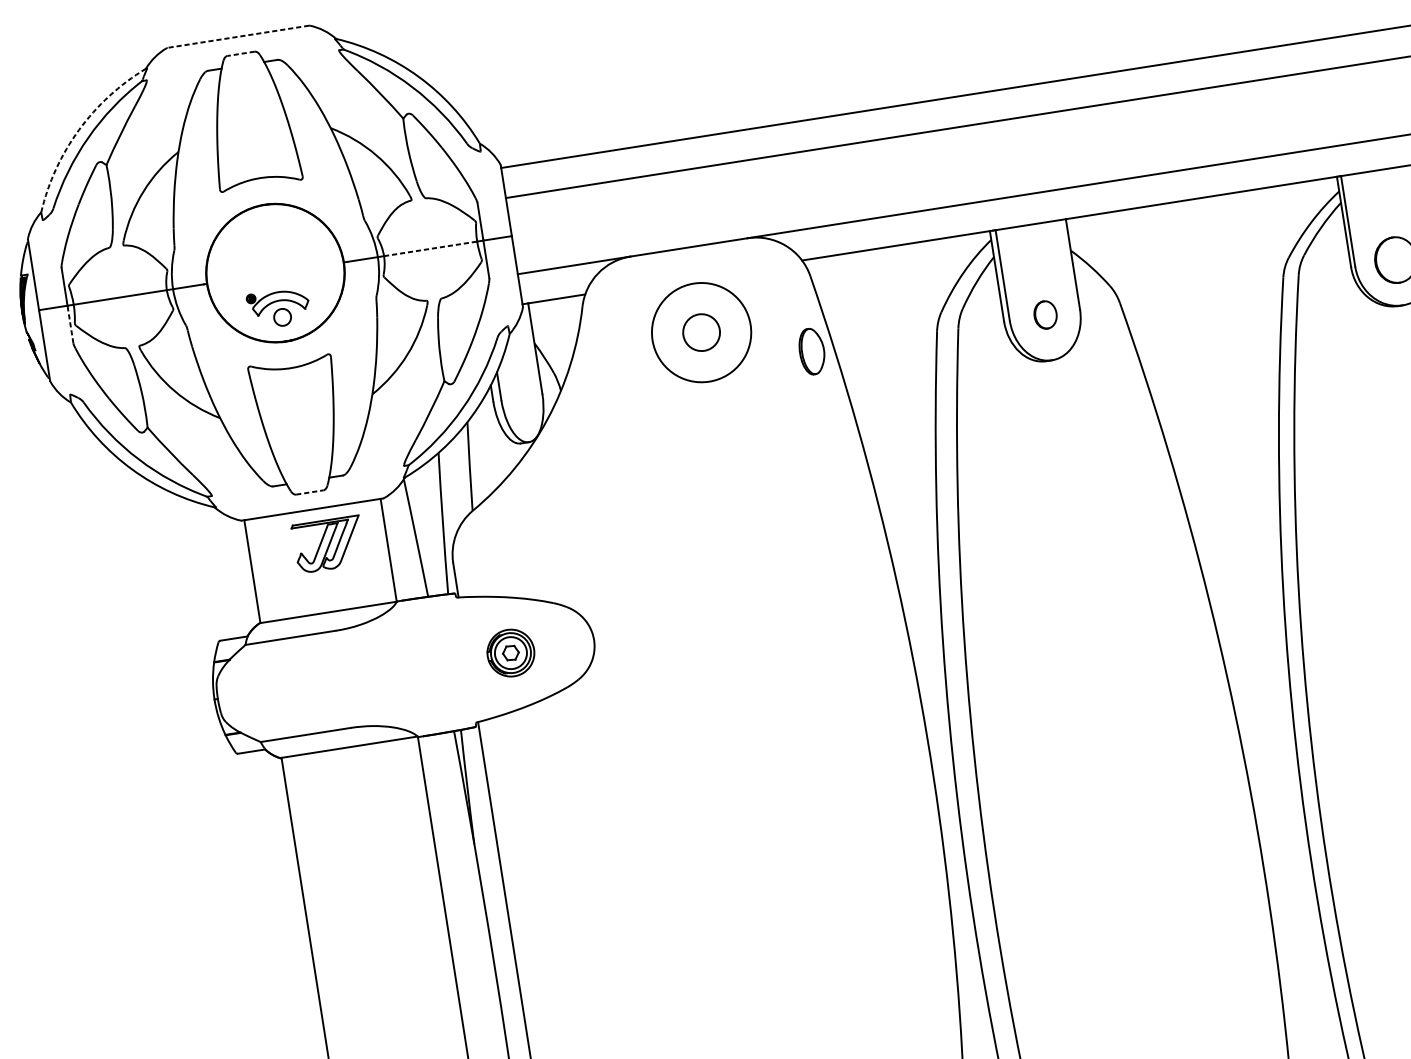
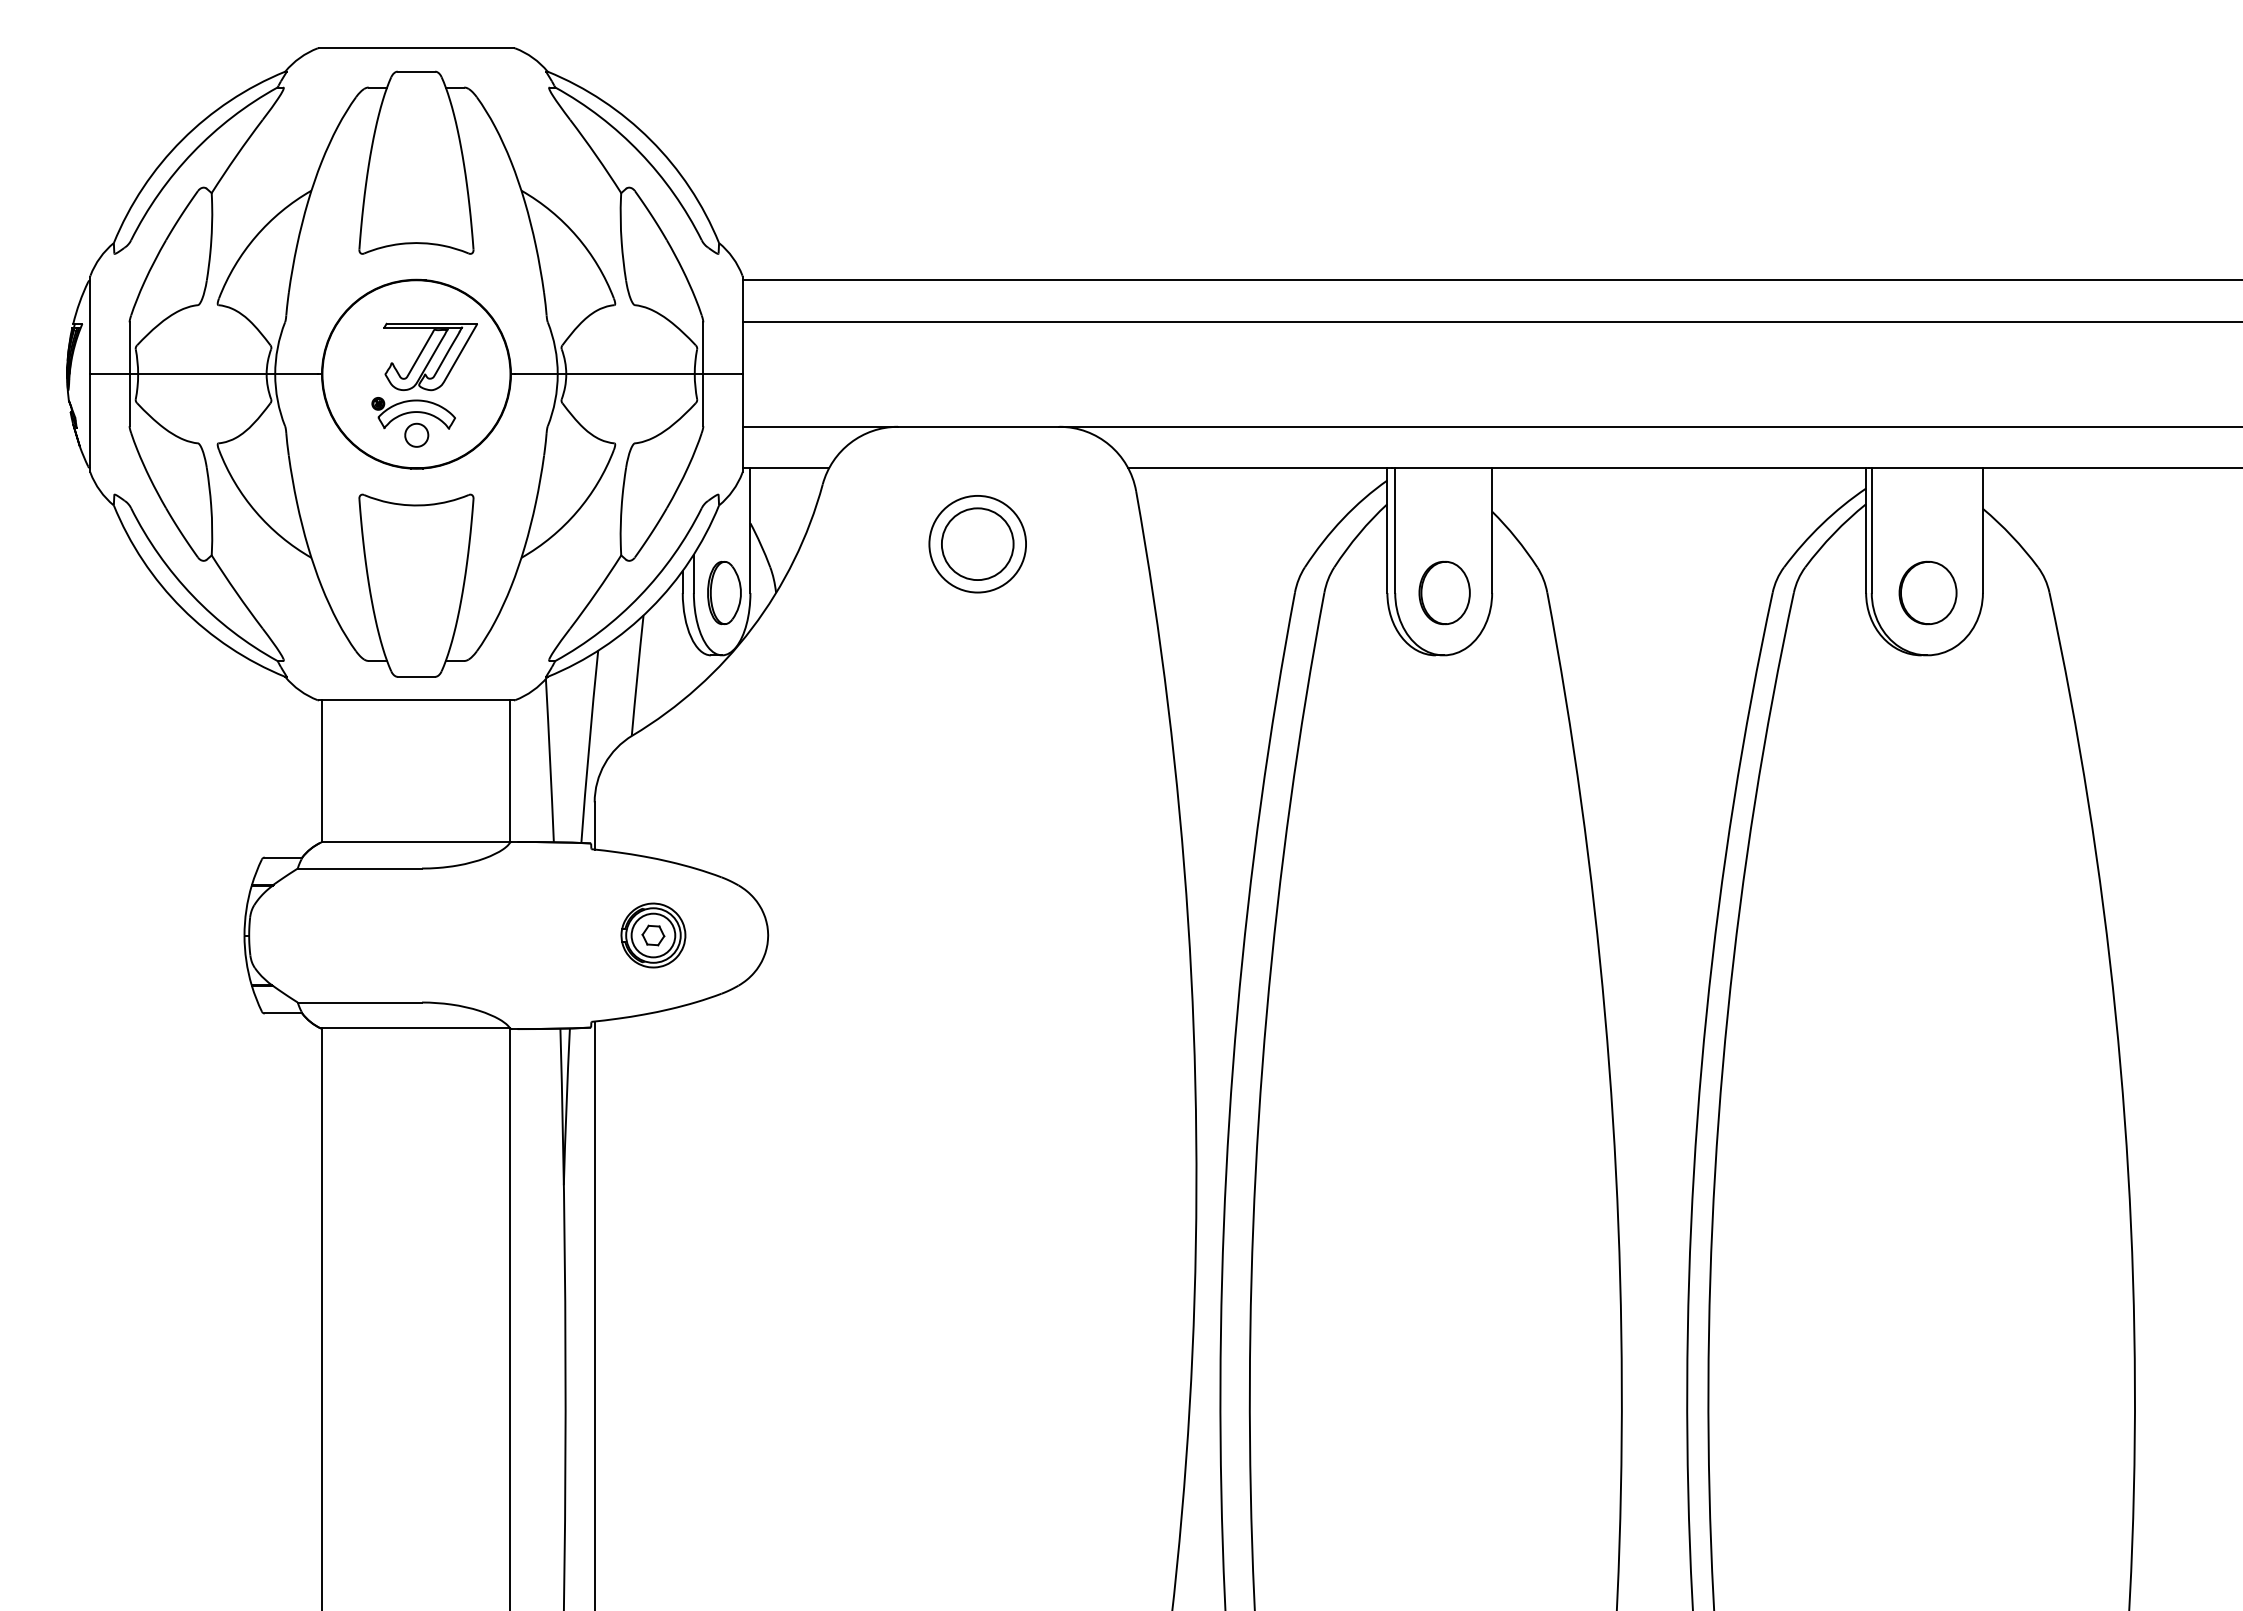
line: (238, 37) -> (416, 48), dashed -> solid
line: (241, 53) -> (416, 71), dashed -> solid
arc: (79, 130) -> (182, 140), dashed -> solid
line: (431, 248) -> (631, 374), dashed -> solid
part: (1045, 314) -> (1444, 592), size x1.67
line: (70, 324) -> (129, 400), dashed -> solid
circle: (701, 332) -> (977, 543), size x0.71
circle: (701, 332) -> (977, 544), size x1.43
part: (812, 351) -> (724, 593), moved
line: (309, 492) -> (416, 676), dashed -> solid
part: (328, 544) -> (430, 356), moved

